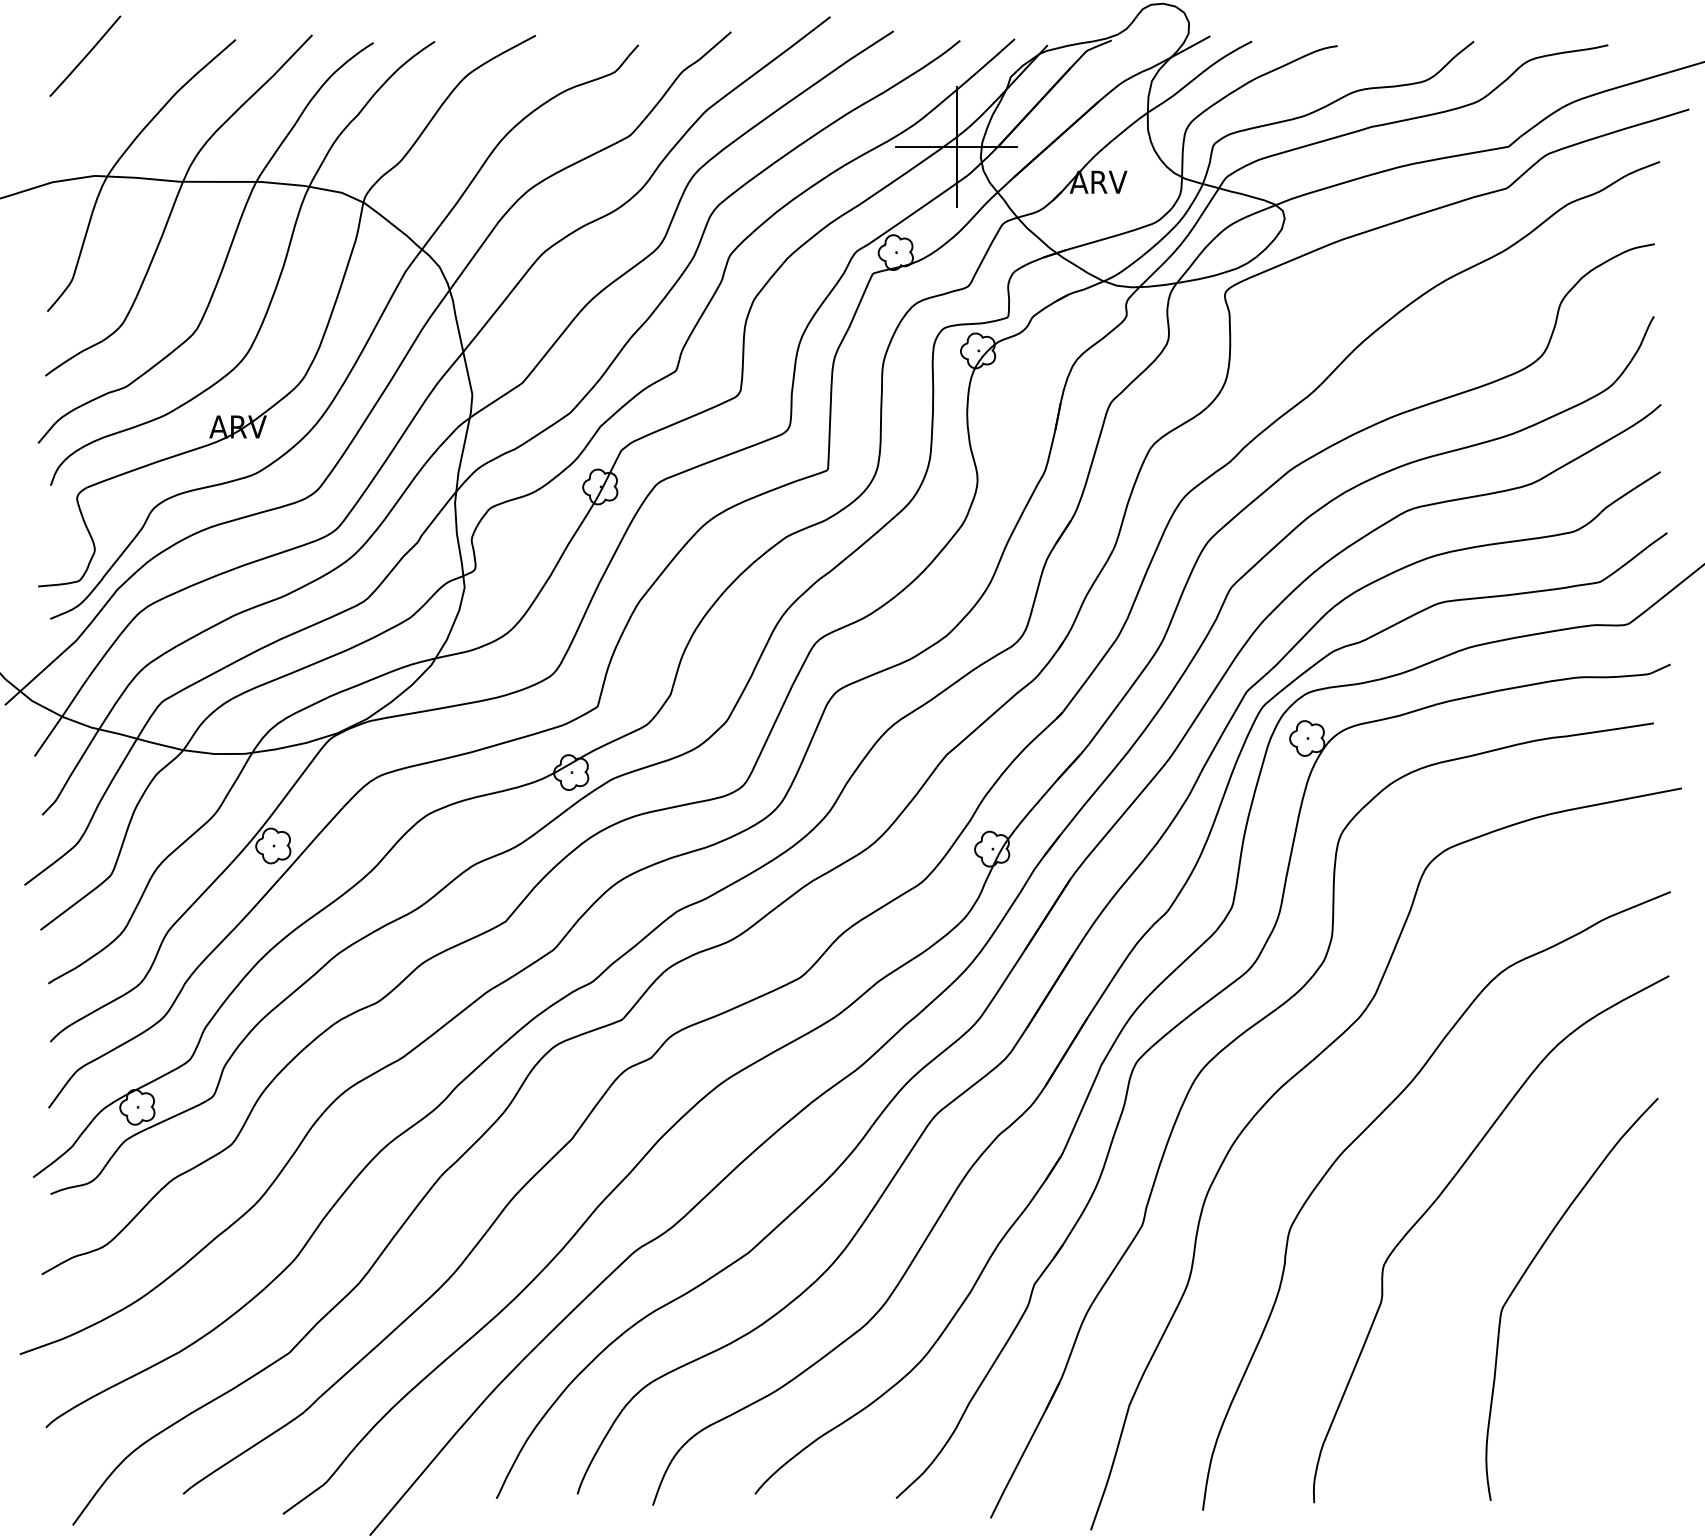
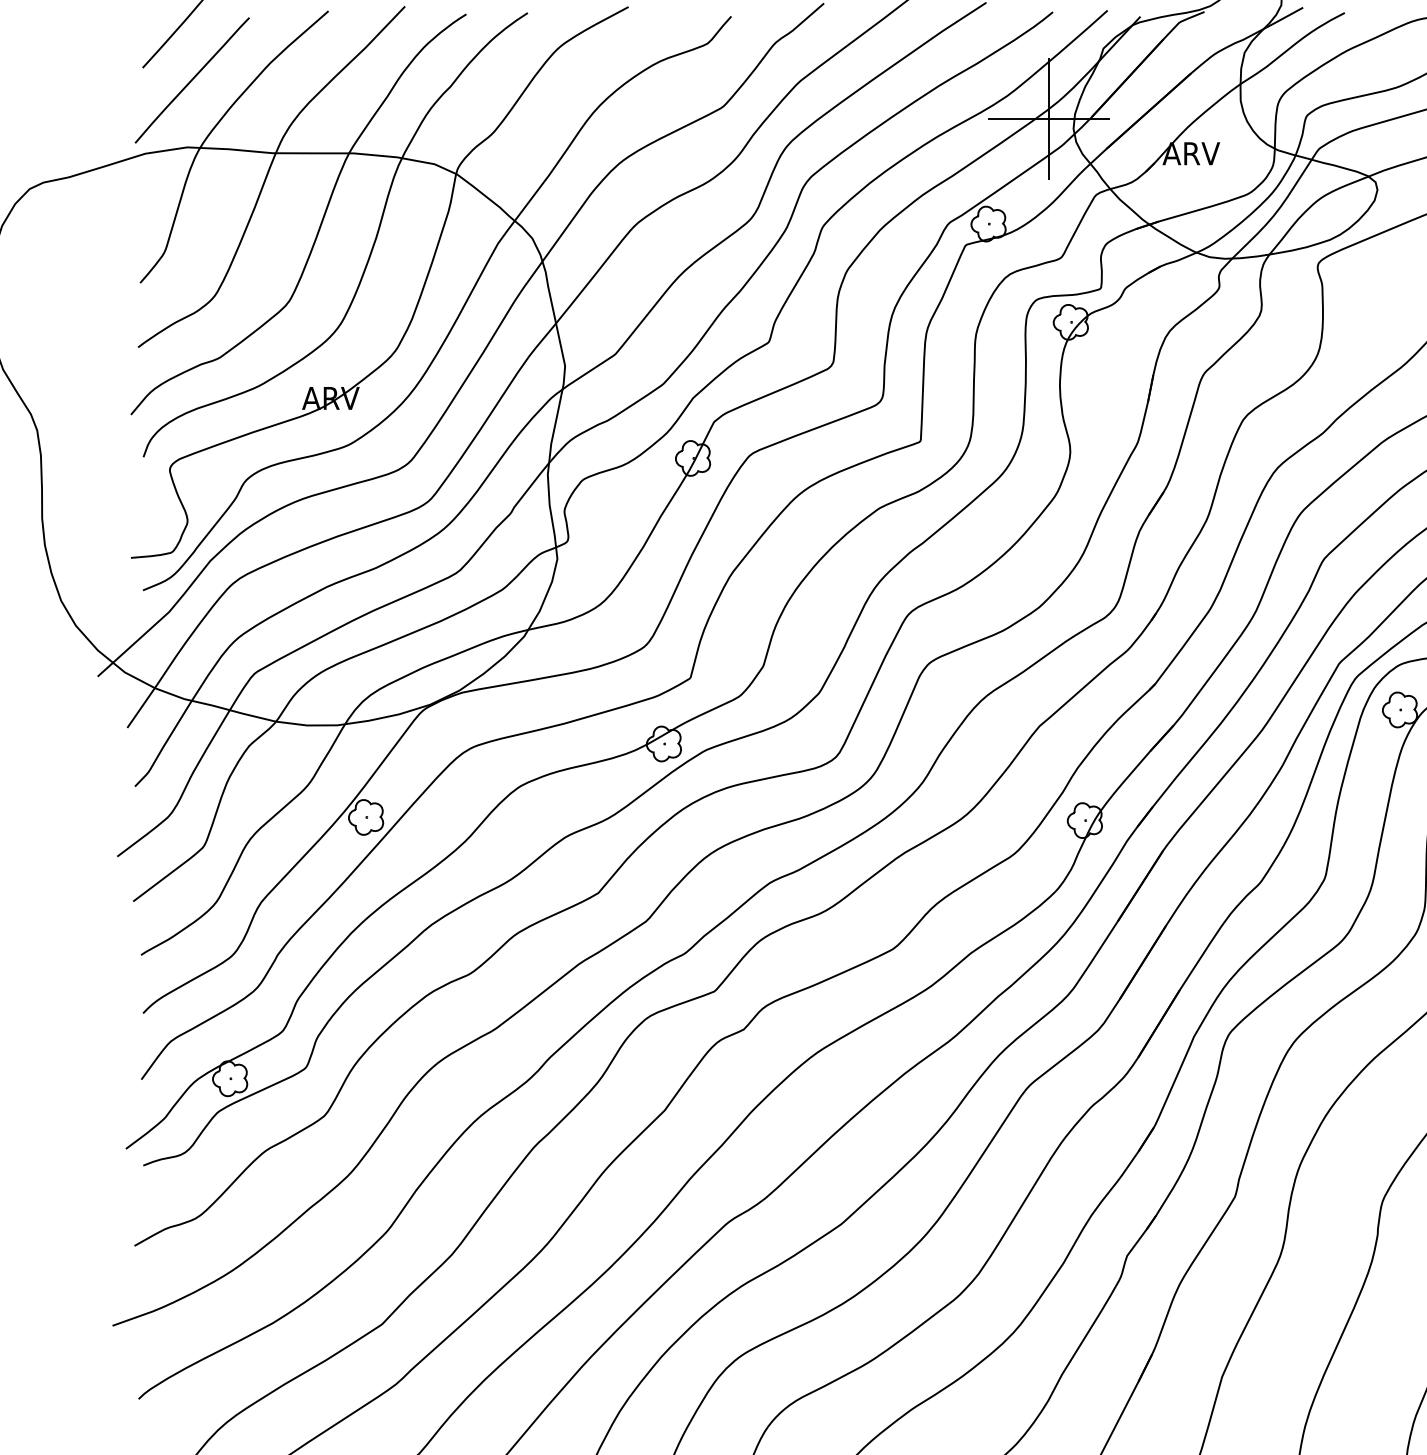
curve: (99, 109) -> (192, 80), added

